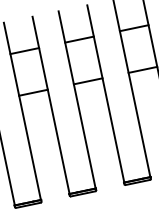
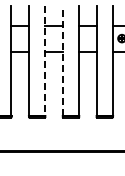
line: (105, 94) -> (62, 61), solid -> dashed
line: (77, 100) -> (45, 61), solid -> dashed

